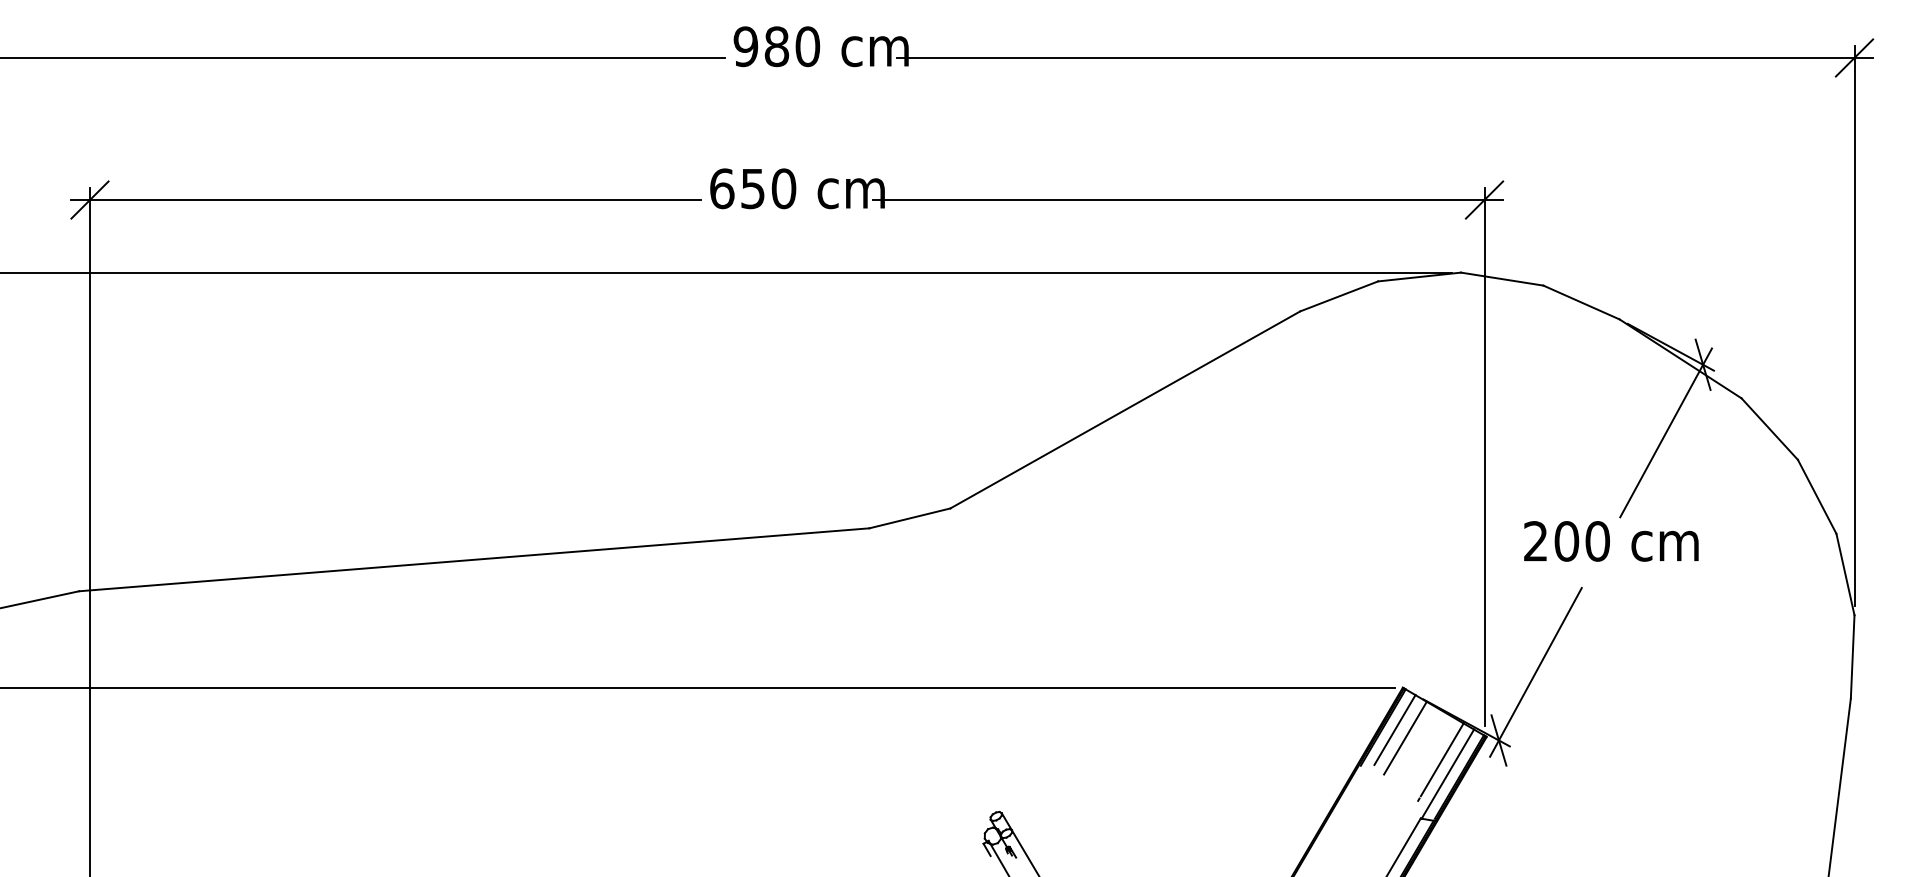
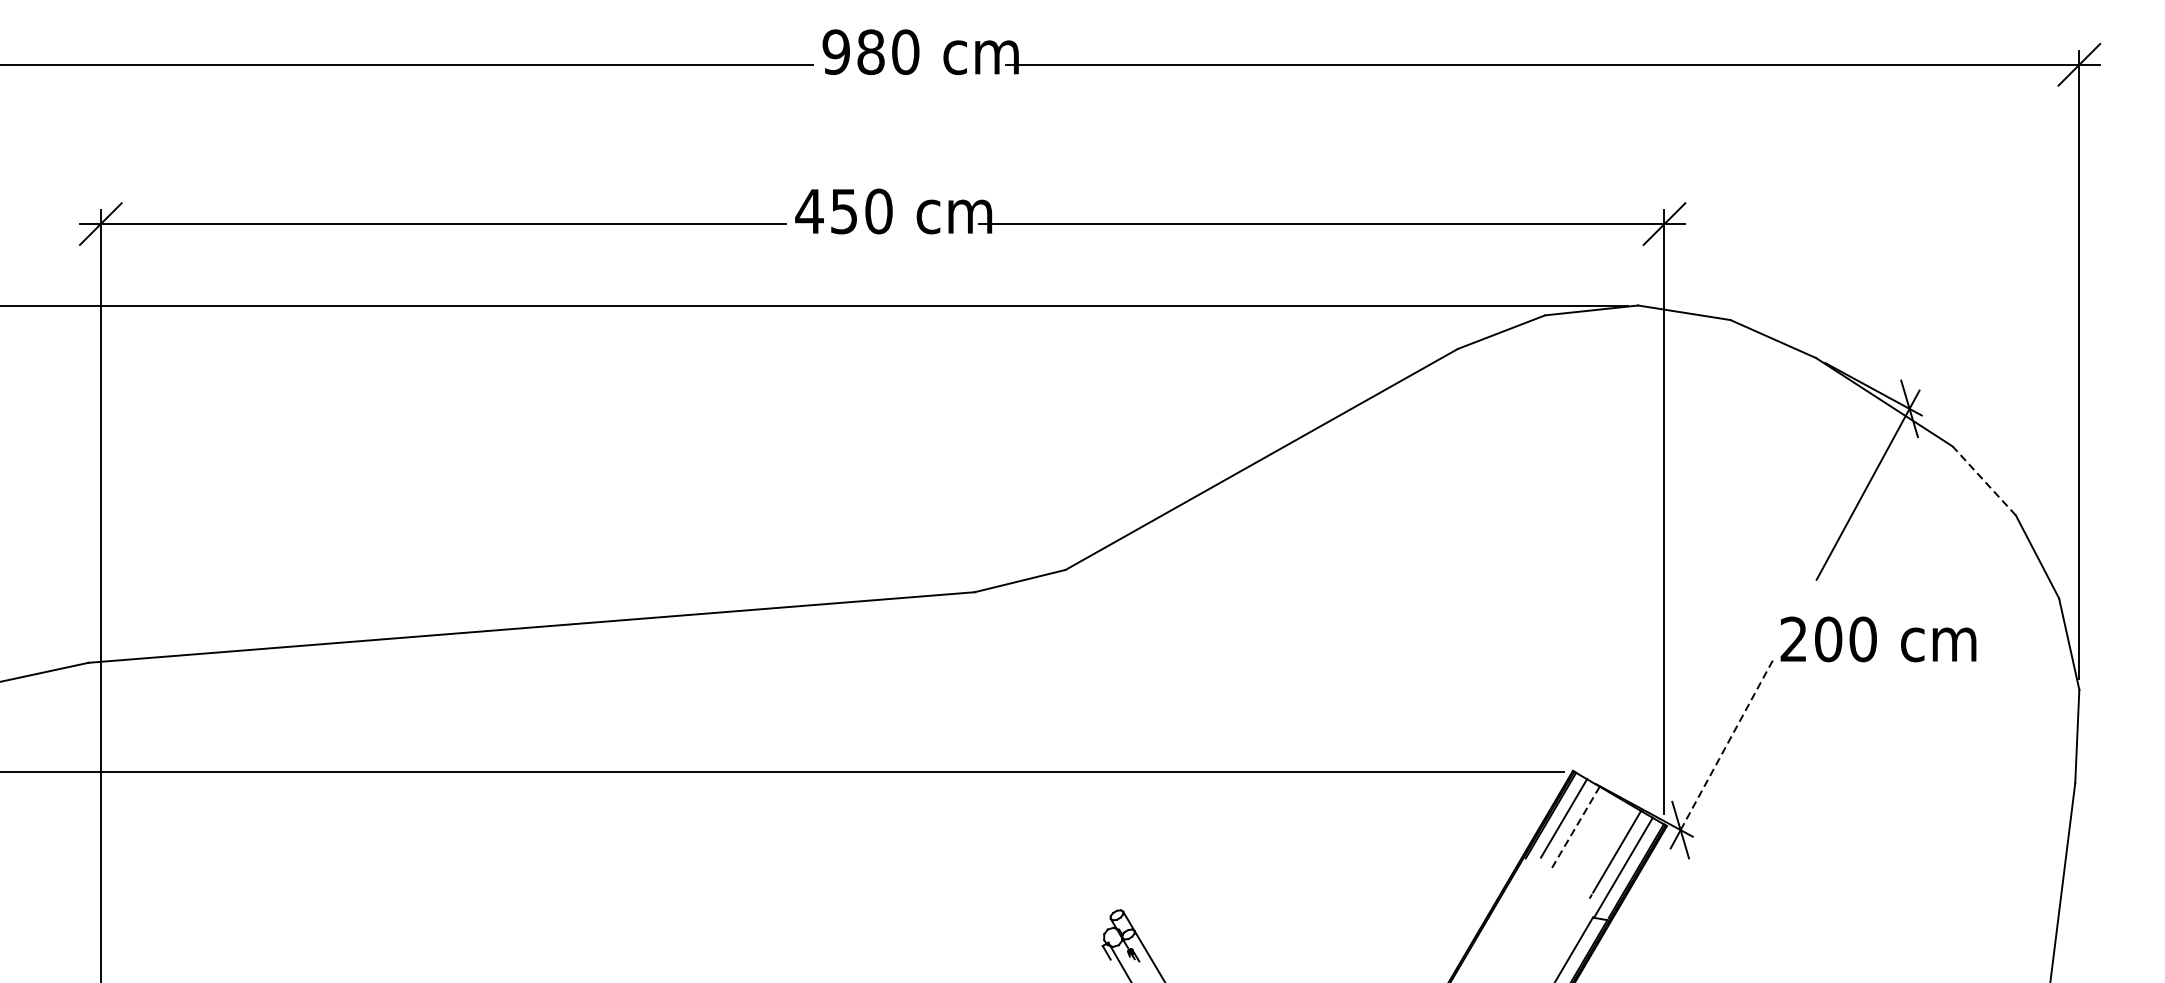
text: (721, 188) -> (808, 211), 650 -> 450
line: (1769, 429) -> (1984, 481), solid -> dashed
text: (1611, 541) -> (1878, 639), moved
line: (1540, 664) -> (1727, 744), solid -> dashed
line: (1405, 738) -> (1575, 827), solid -> dashed

